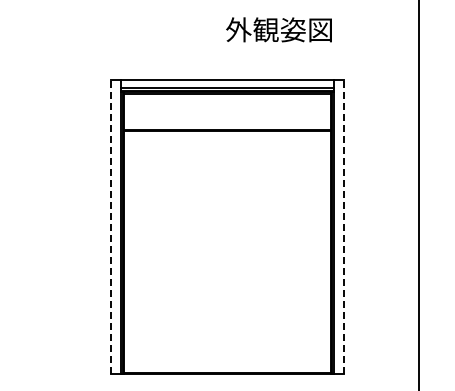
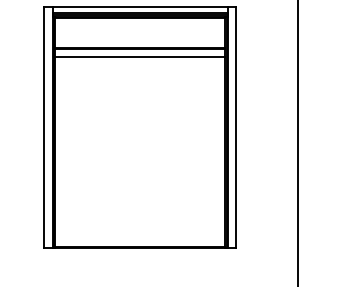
line: (227, 141) -> (140, 57), added
line: (110, 227) -> (44, 128), dashed -> solid
line: (344, 227) -> (236, 128), dashed -> solid

